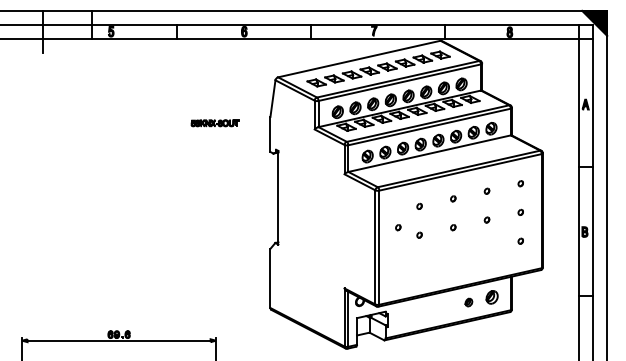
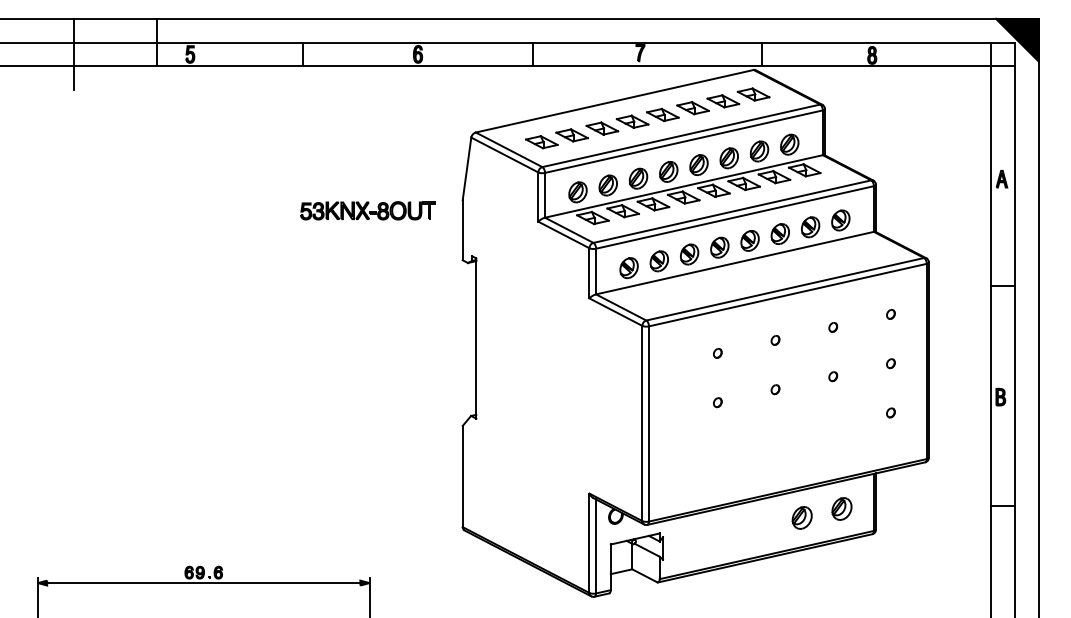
part: (214, 123) -> (366, 211), size x1.67
part: (398, 227) -> (681, 389), removed
part: (468, 302) -> (801, 517), size x1.67

